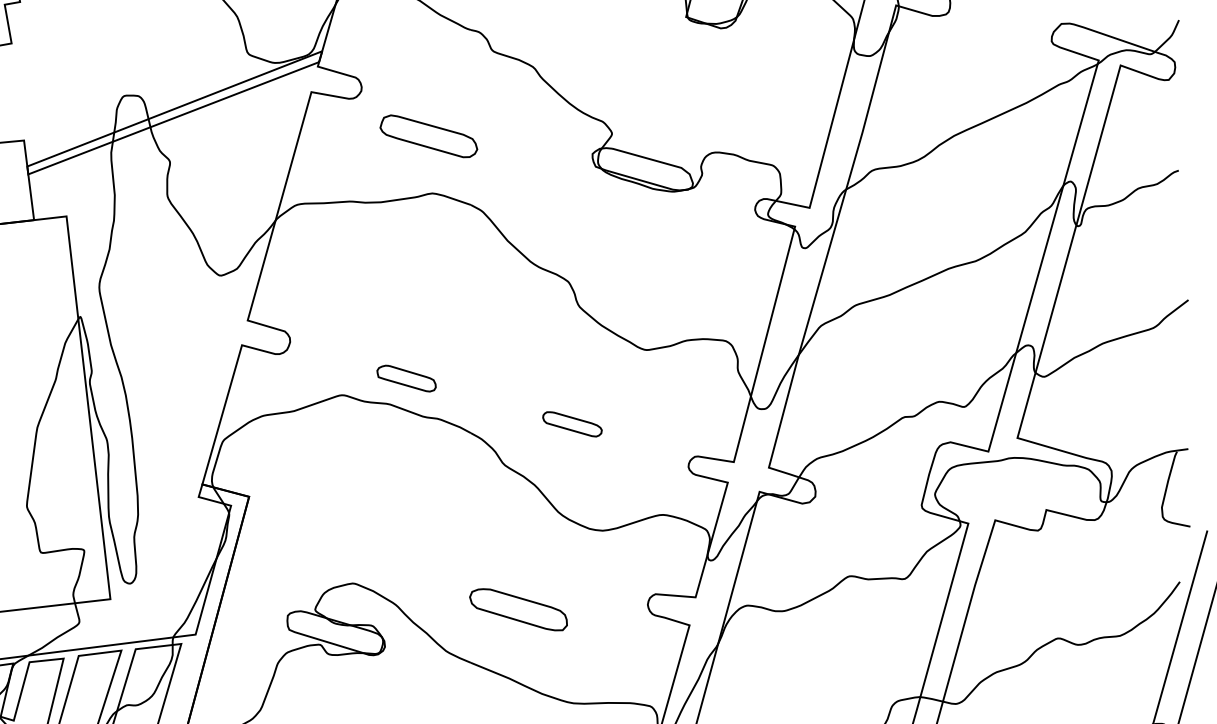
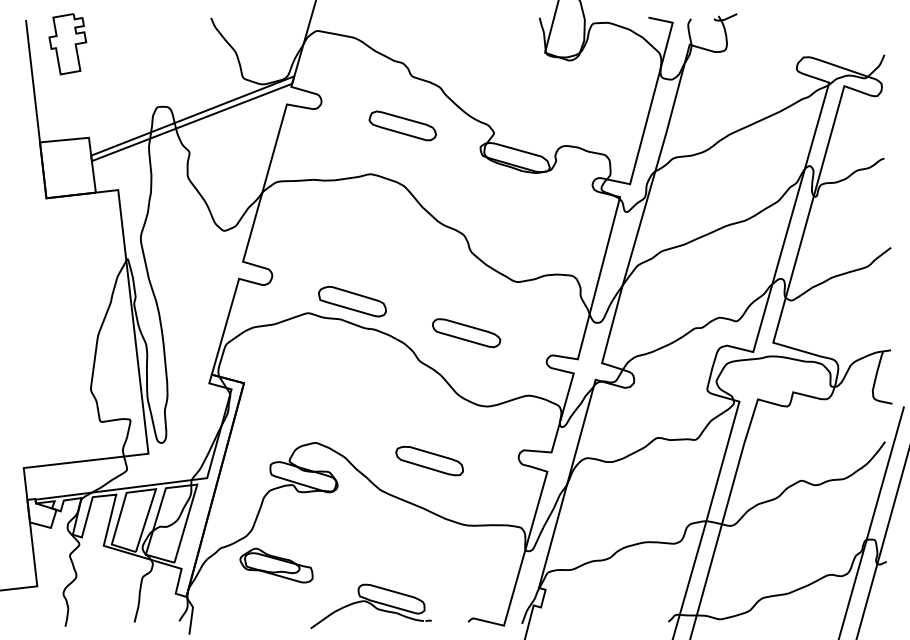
part: (428, 135) -> (402, 125), moved
part: (406, 378) -> (352, 301), size x1.67
part: (572, 424) -> (466, 333), size x1.67

